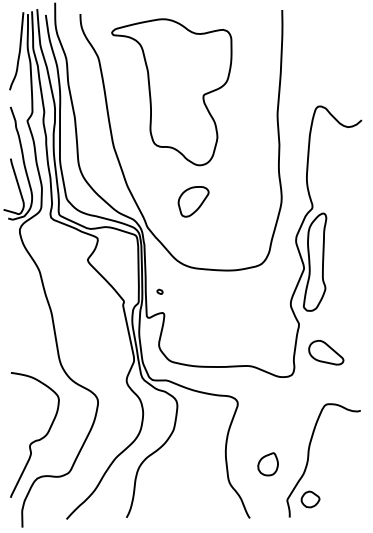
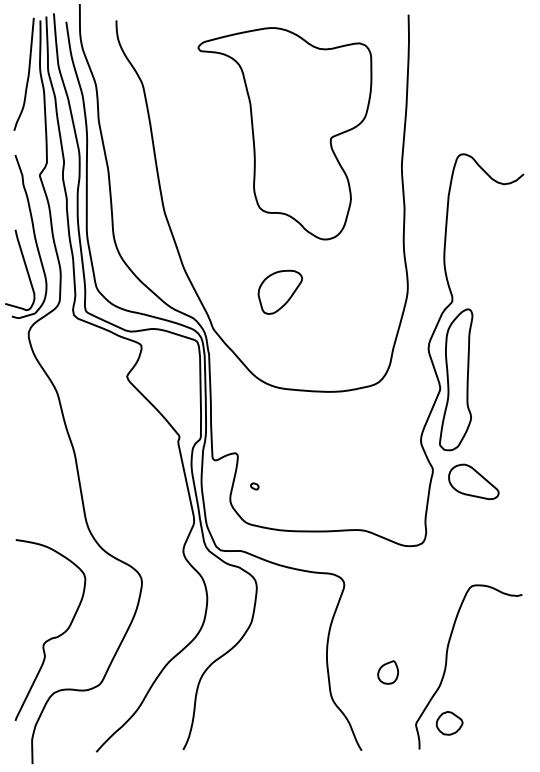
part: (171, 92) -> (284, 134), moved
part: (159, 291) -> (254, 485), moved
part: (326, 352) -> (474, 481), moved
part: (267, 464) -> (387, 672), size x0.7

